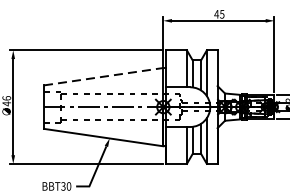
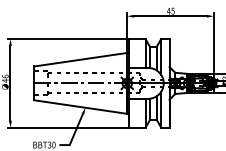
line: (103, 76) -> (80, 59), dashed -> solid

